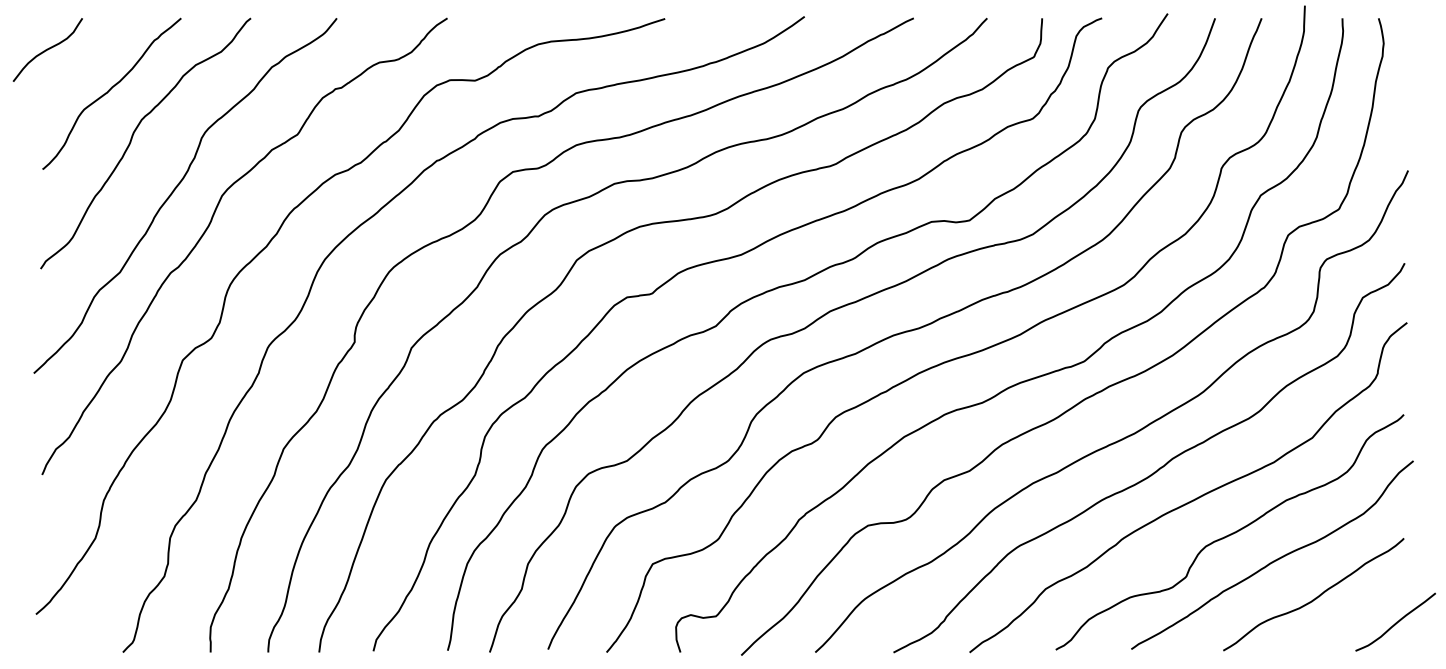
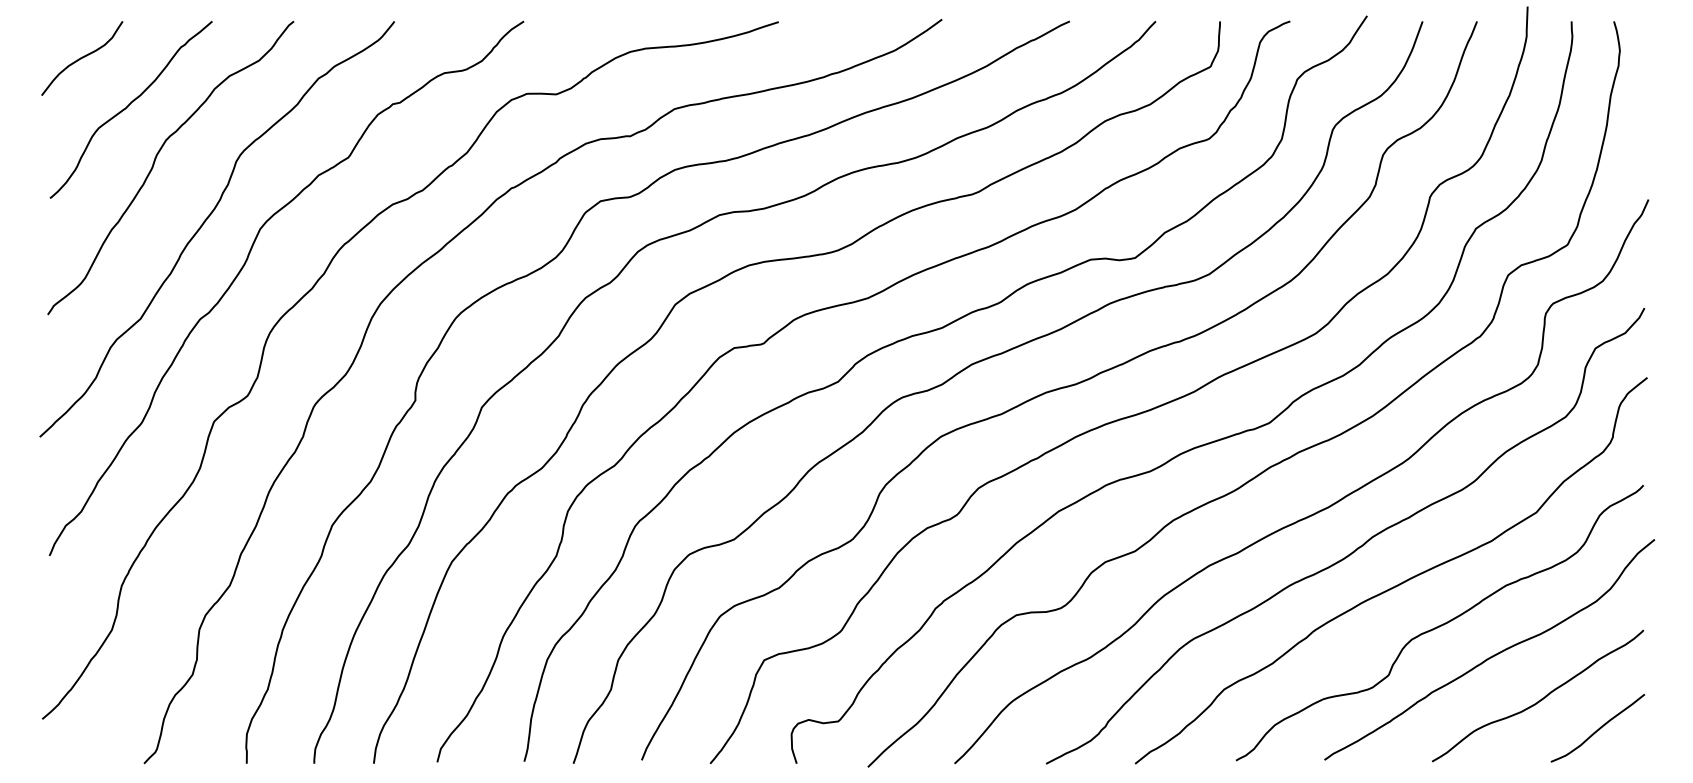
curve: (48, 50) -> (82, 58), moved
curve: (1396, 622) -> (1598, 728), moved

